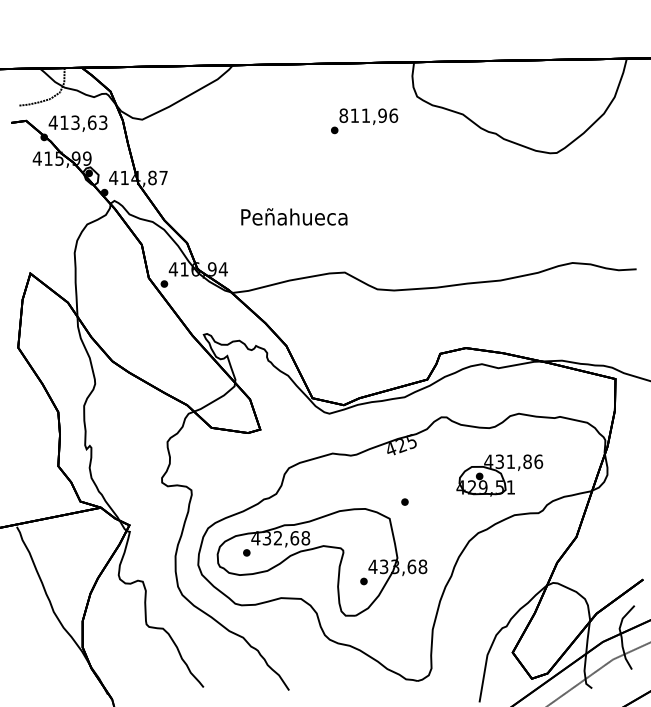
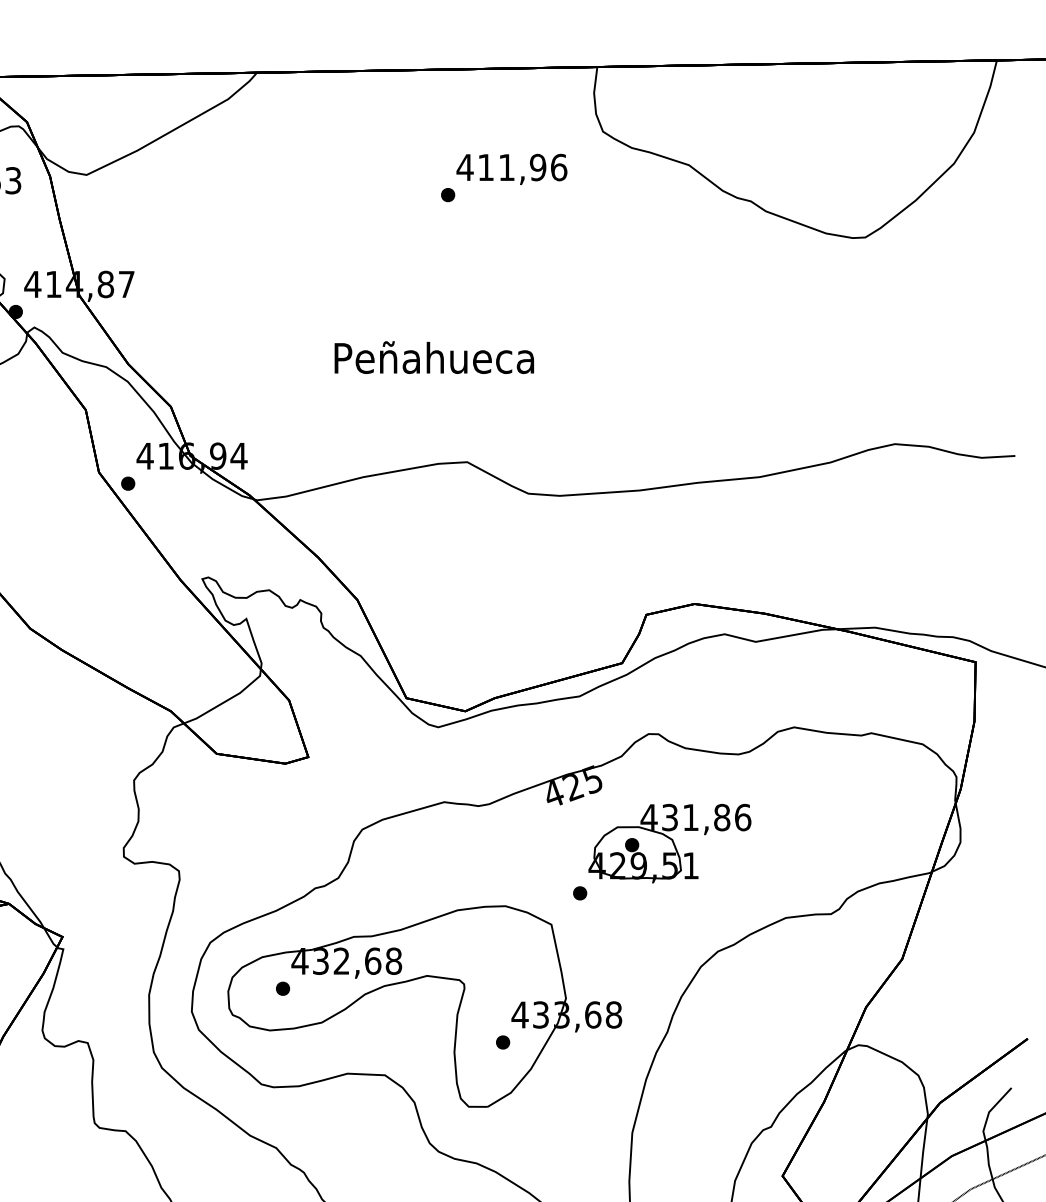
text: (343, 115) -> (464, 167), 811,96 -> 411,96
text: (294, 216) -> (434, 356), moved
part: (499, 475) -> (669, 843), moved

